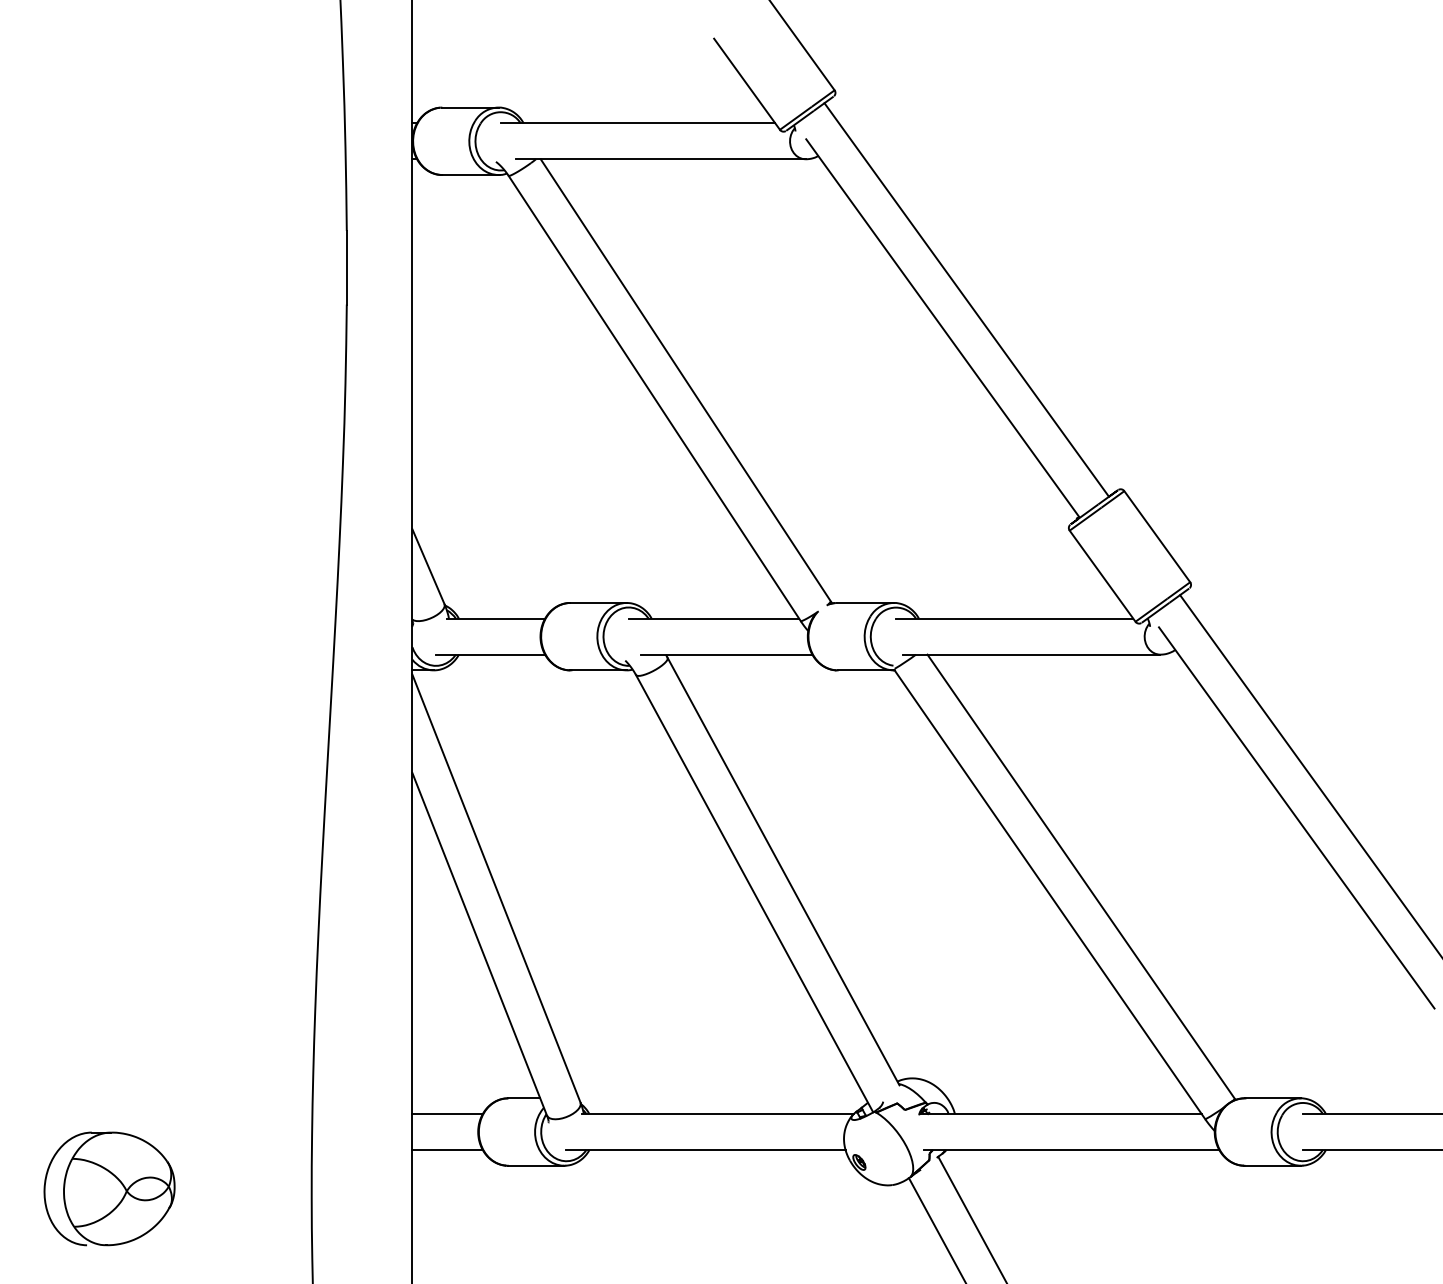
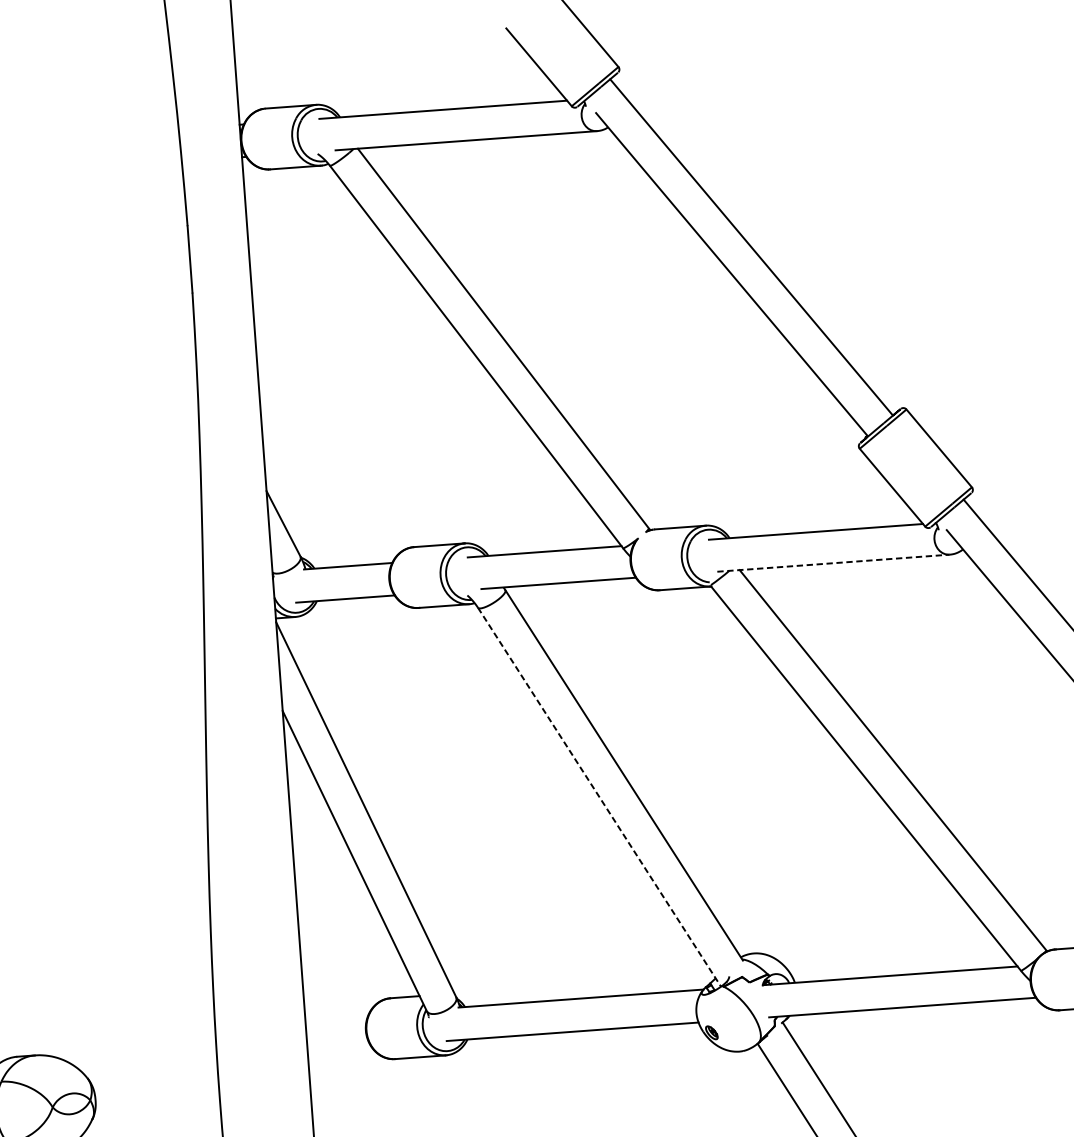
line: (1031, 654) -> (833, 563), solid -> dashed
line: (754, 893) -> (599, 797), solid -> dashed
line: (447, 1114) -> (337, 1016), removed
line: (447, 1150) -> (339, 1049), removed

